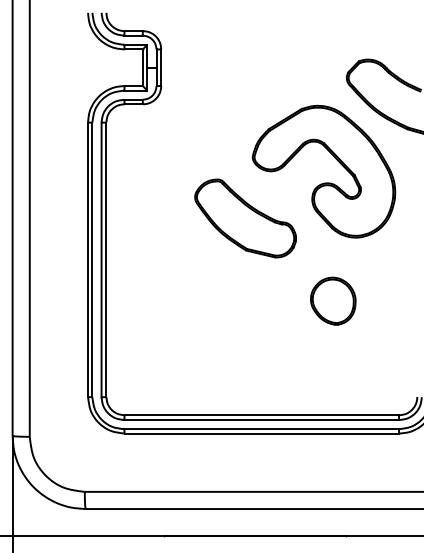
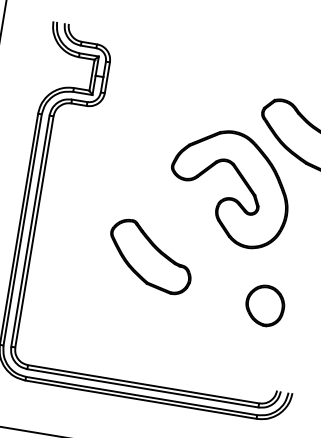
part: (245, 218) -> (150, 256), moved
part: (333, 300) -> (265, 305), moved

